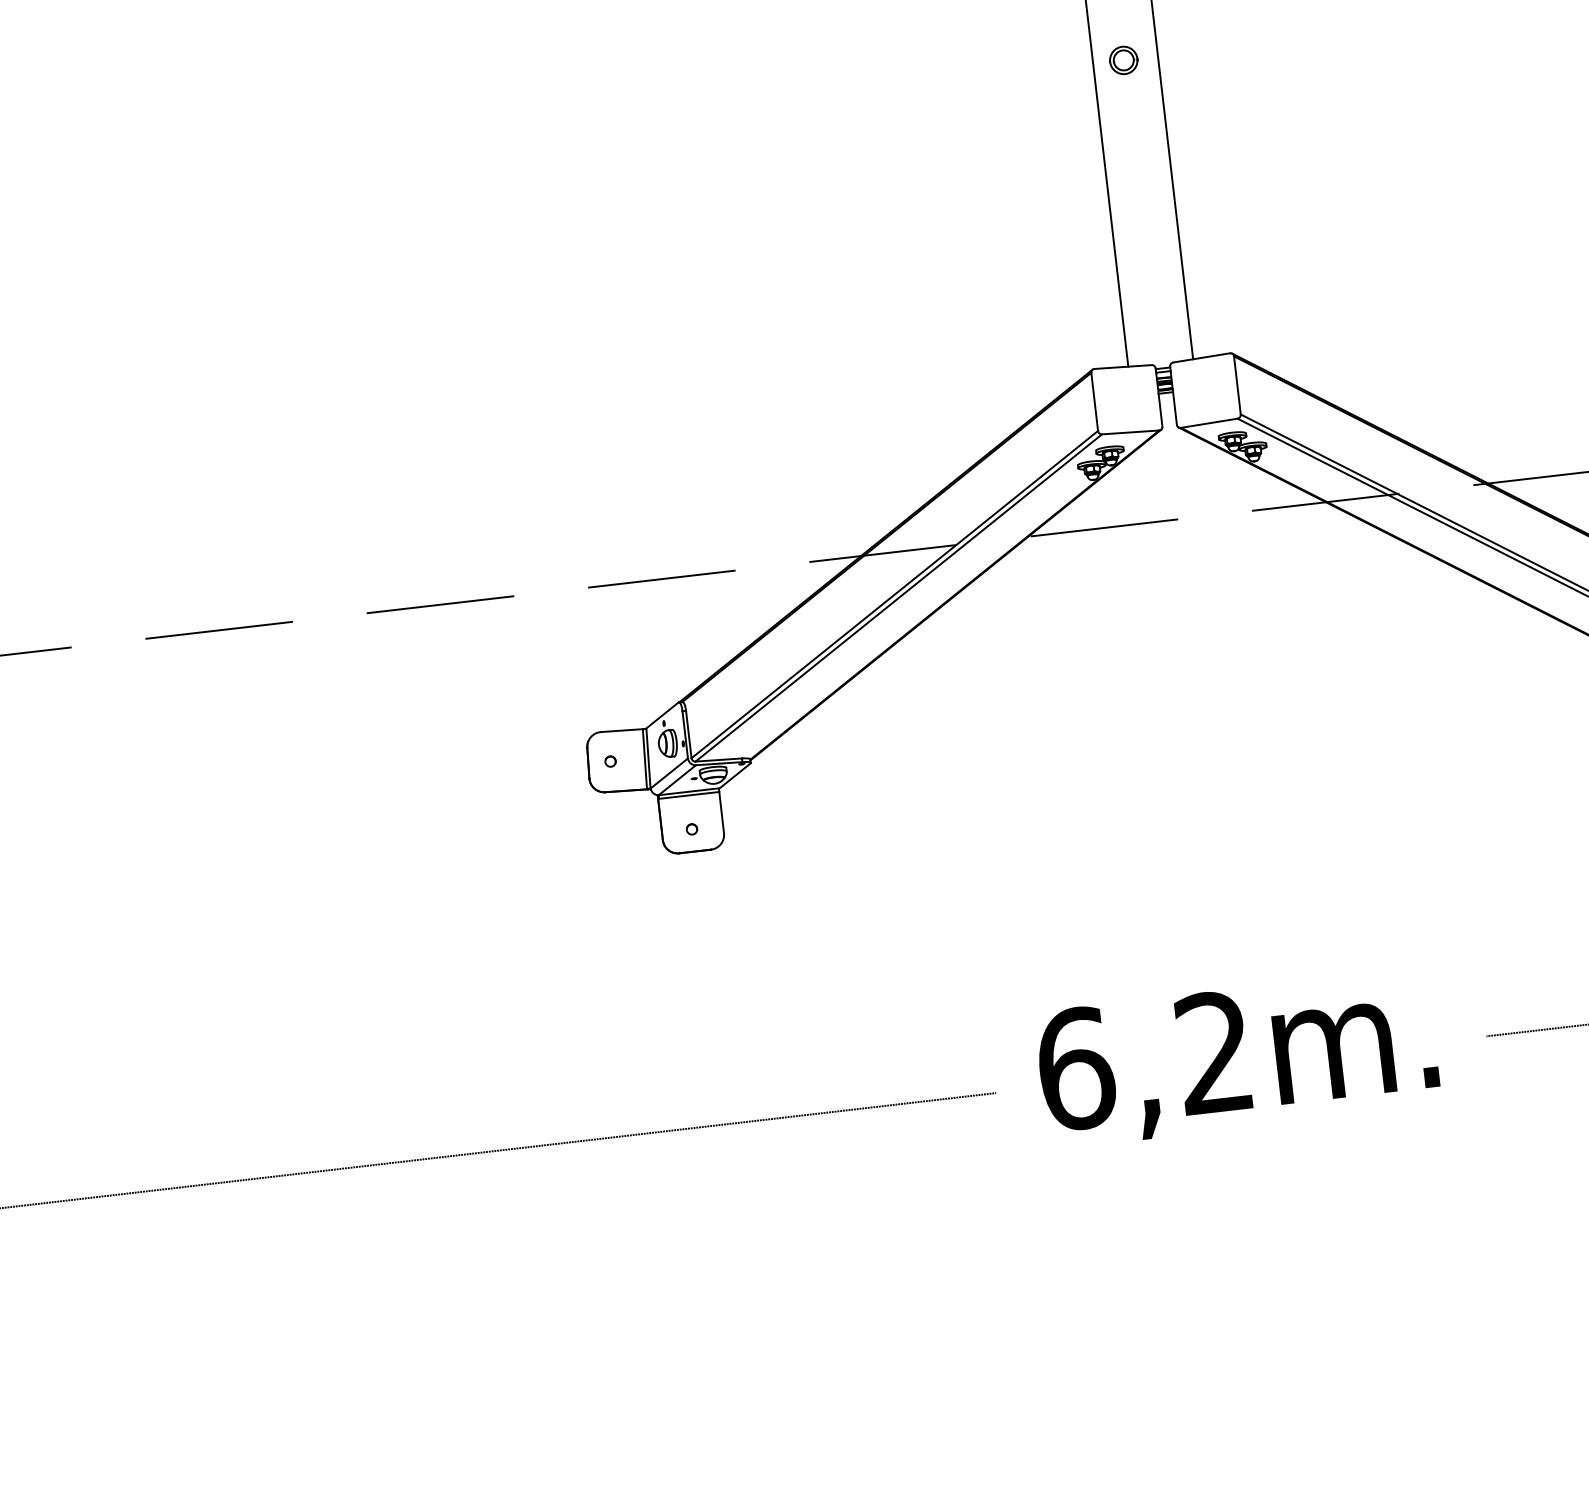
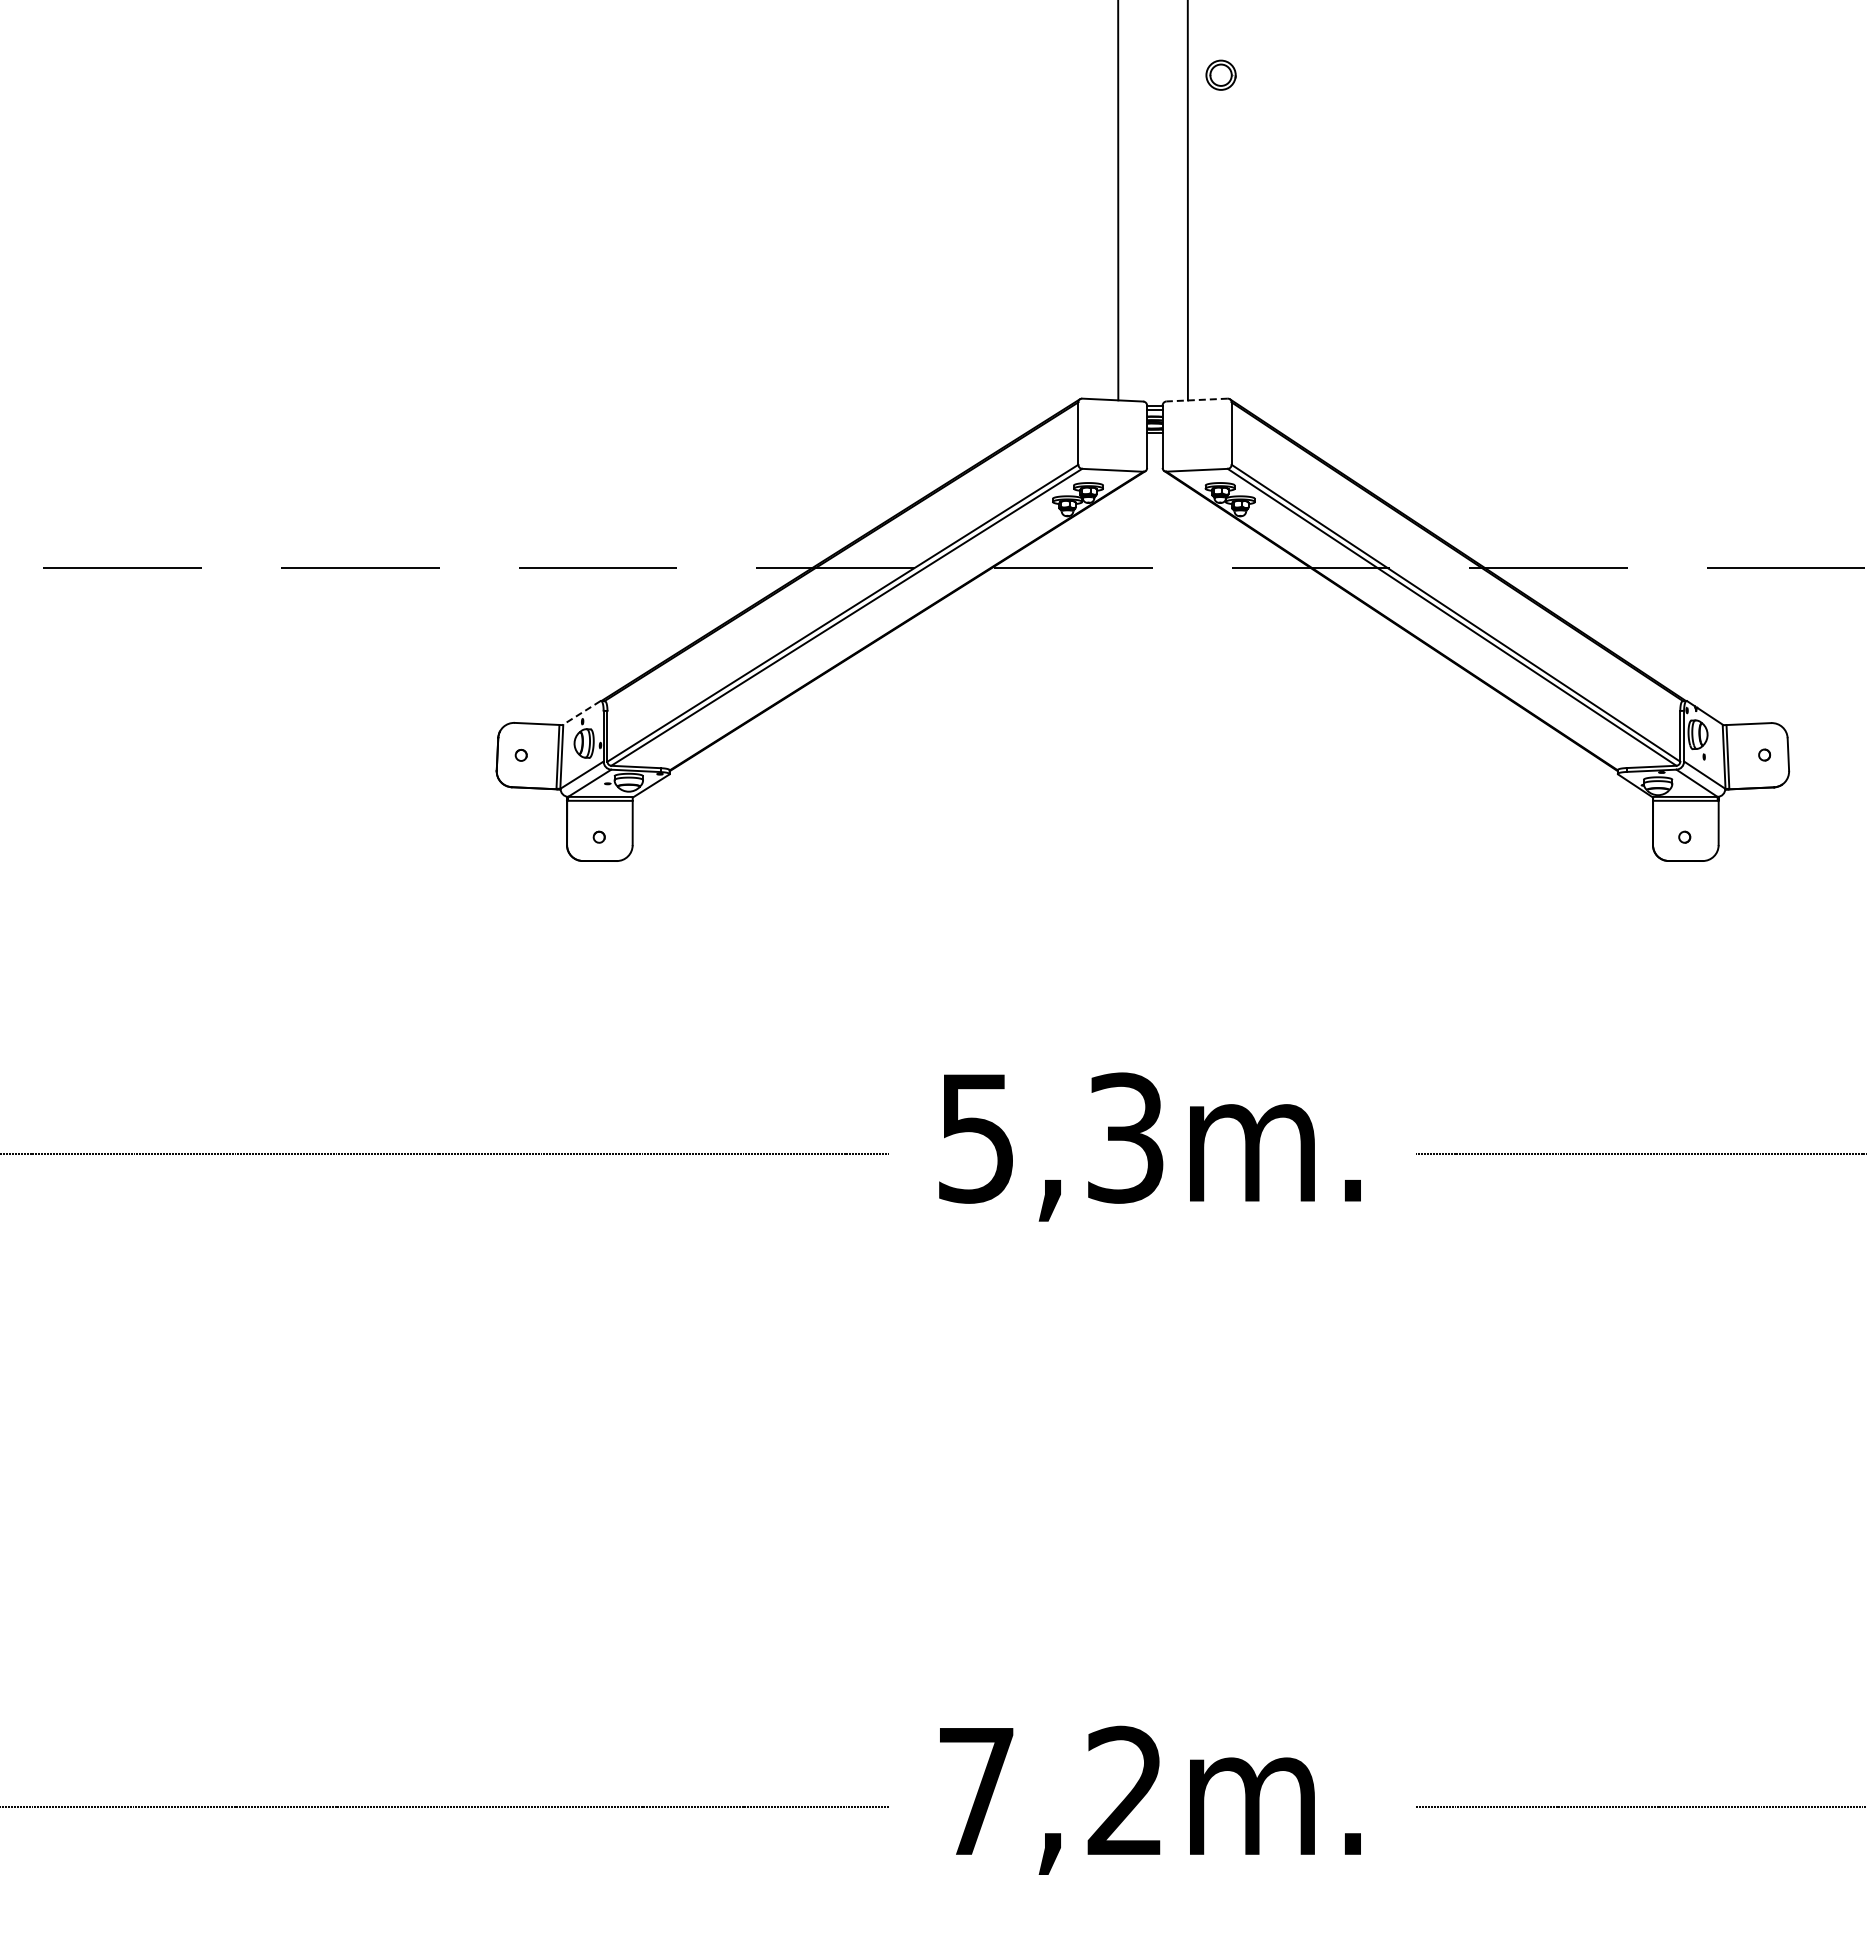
part: (1123, 59) -> (1220, 74), moved
line: (1202, 358) -> (1197, 400), solid -> dashed
line: (662, 716) -> (581, 713), solid -> dashed
text: (1144, 1060) -> (1050, 1137), 6,2m. -> 5,3m.

